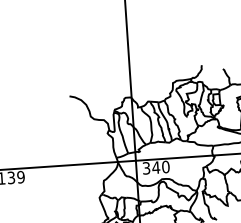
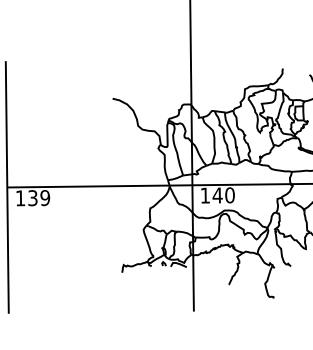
text: (145, 168) -> (204, 195), 340 -> 140

